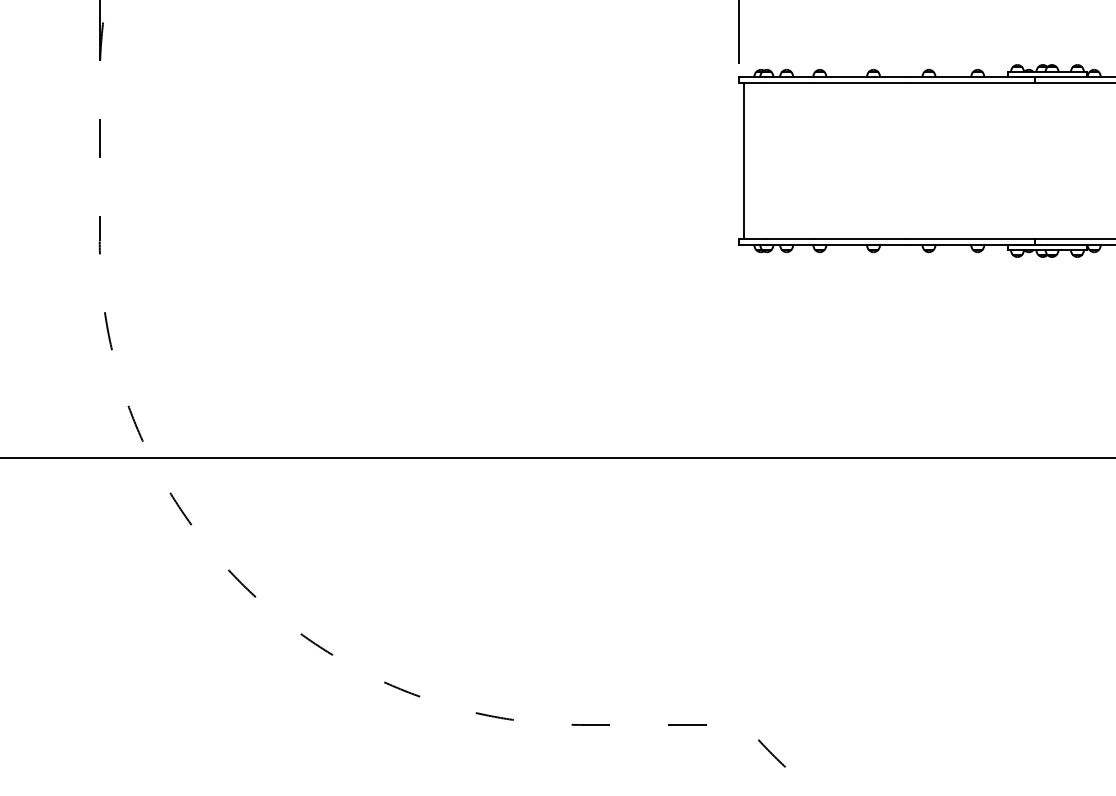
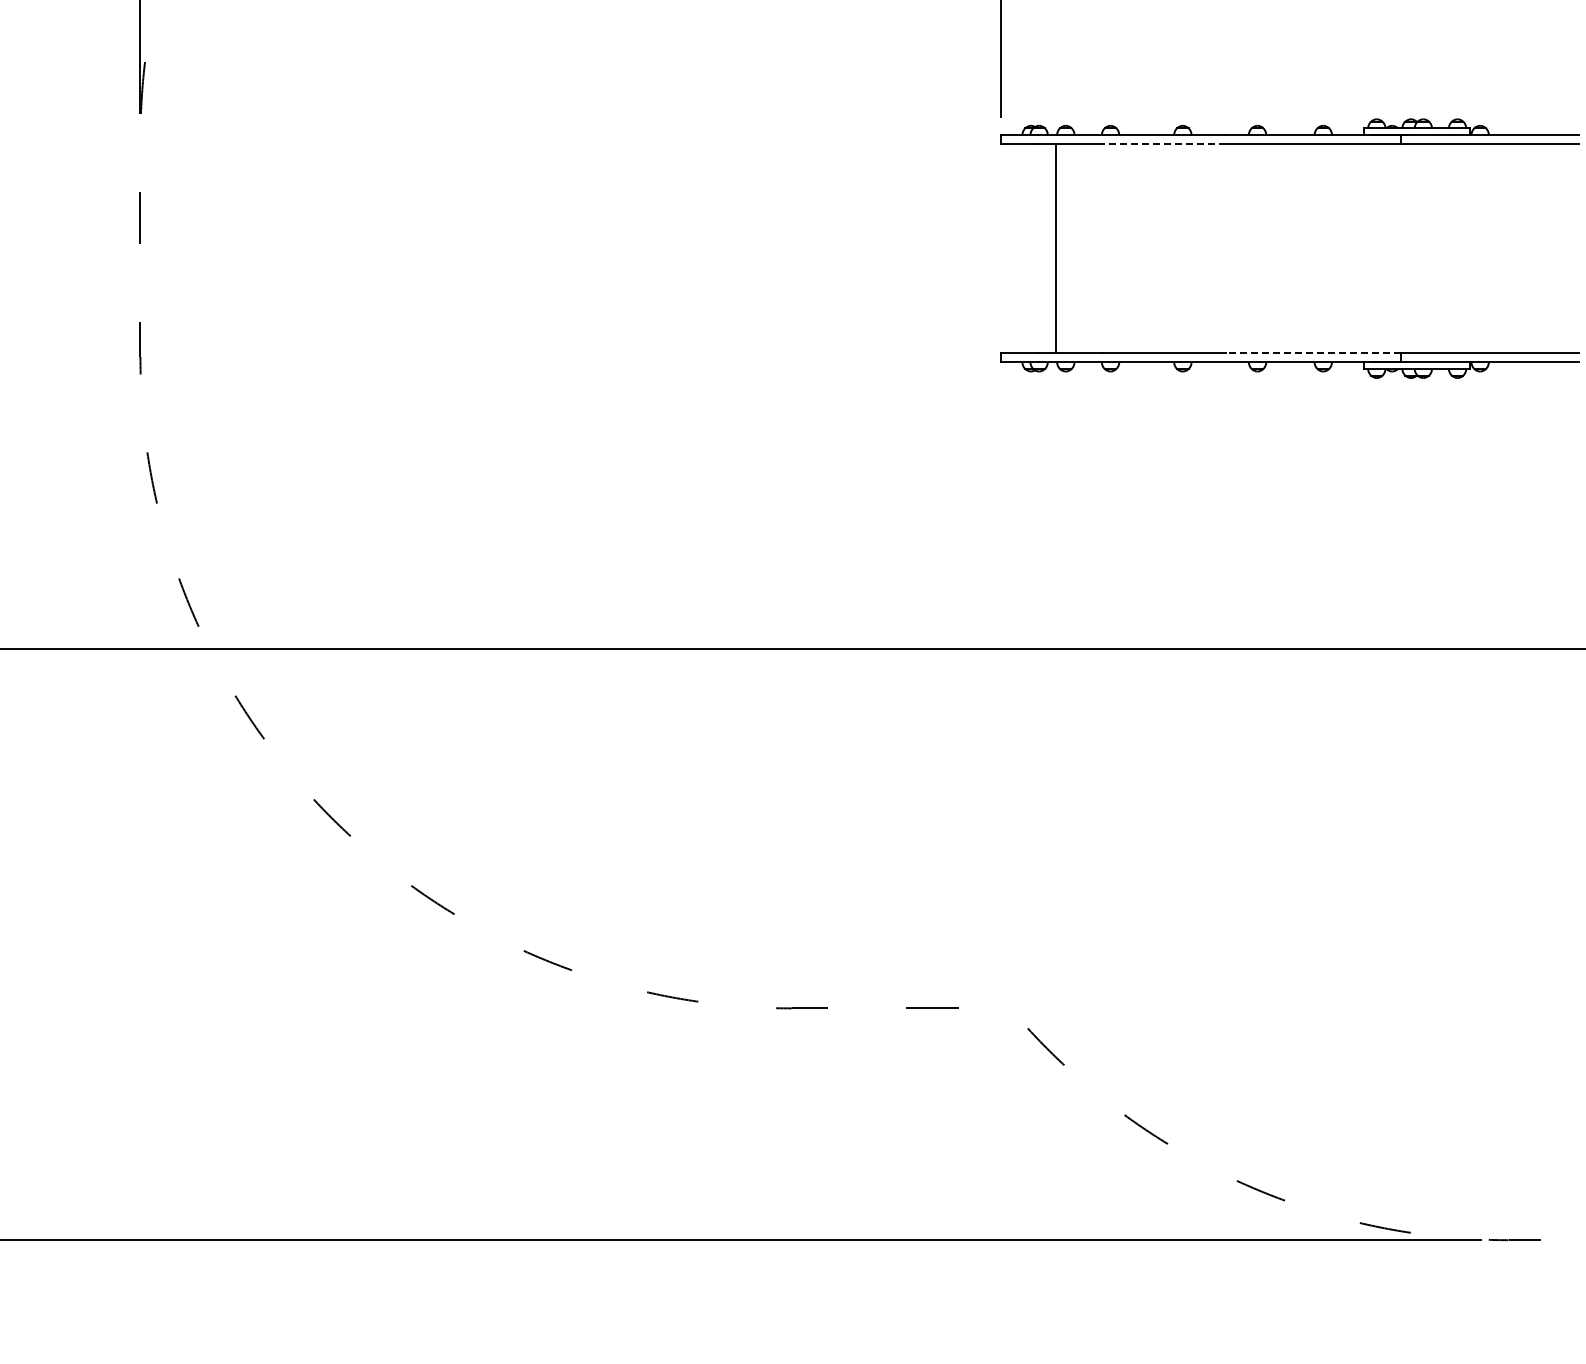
line: (859, 83) -> (1164, 144), solid -> dashed
line: (744, 160) -> (1056, 248), moved
line: (969, 238) -> (1312, 353), solid -> dashed

